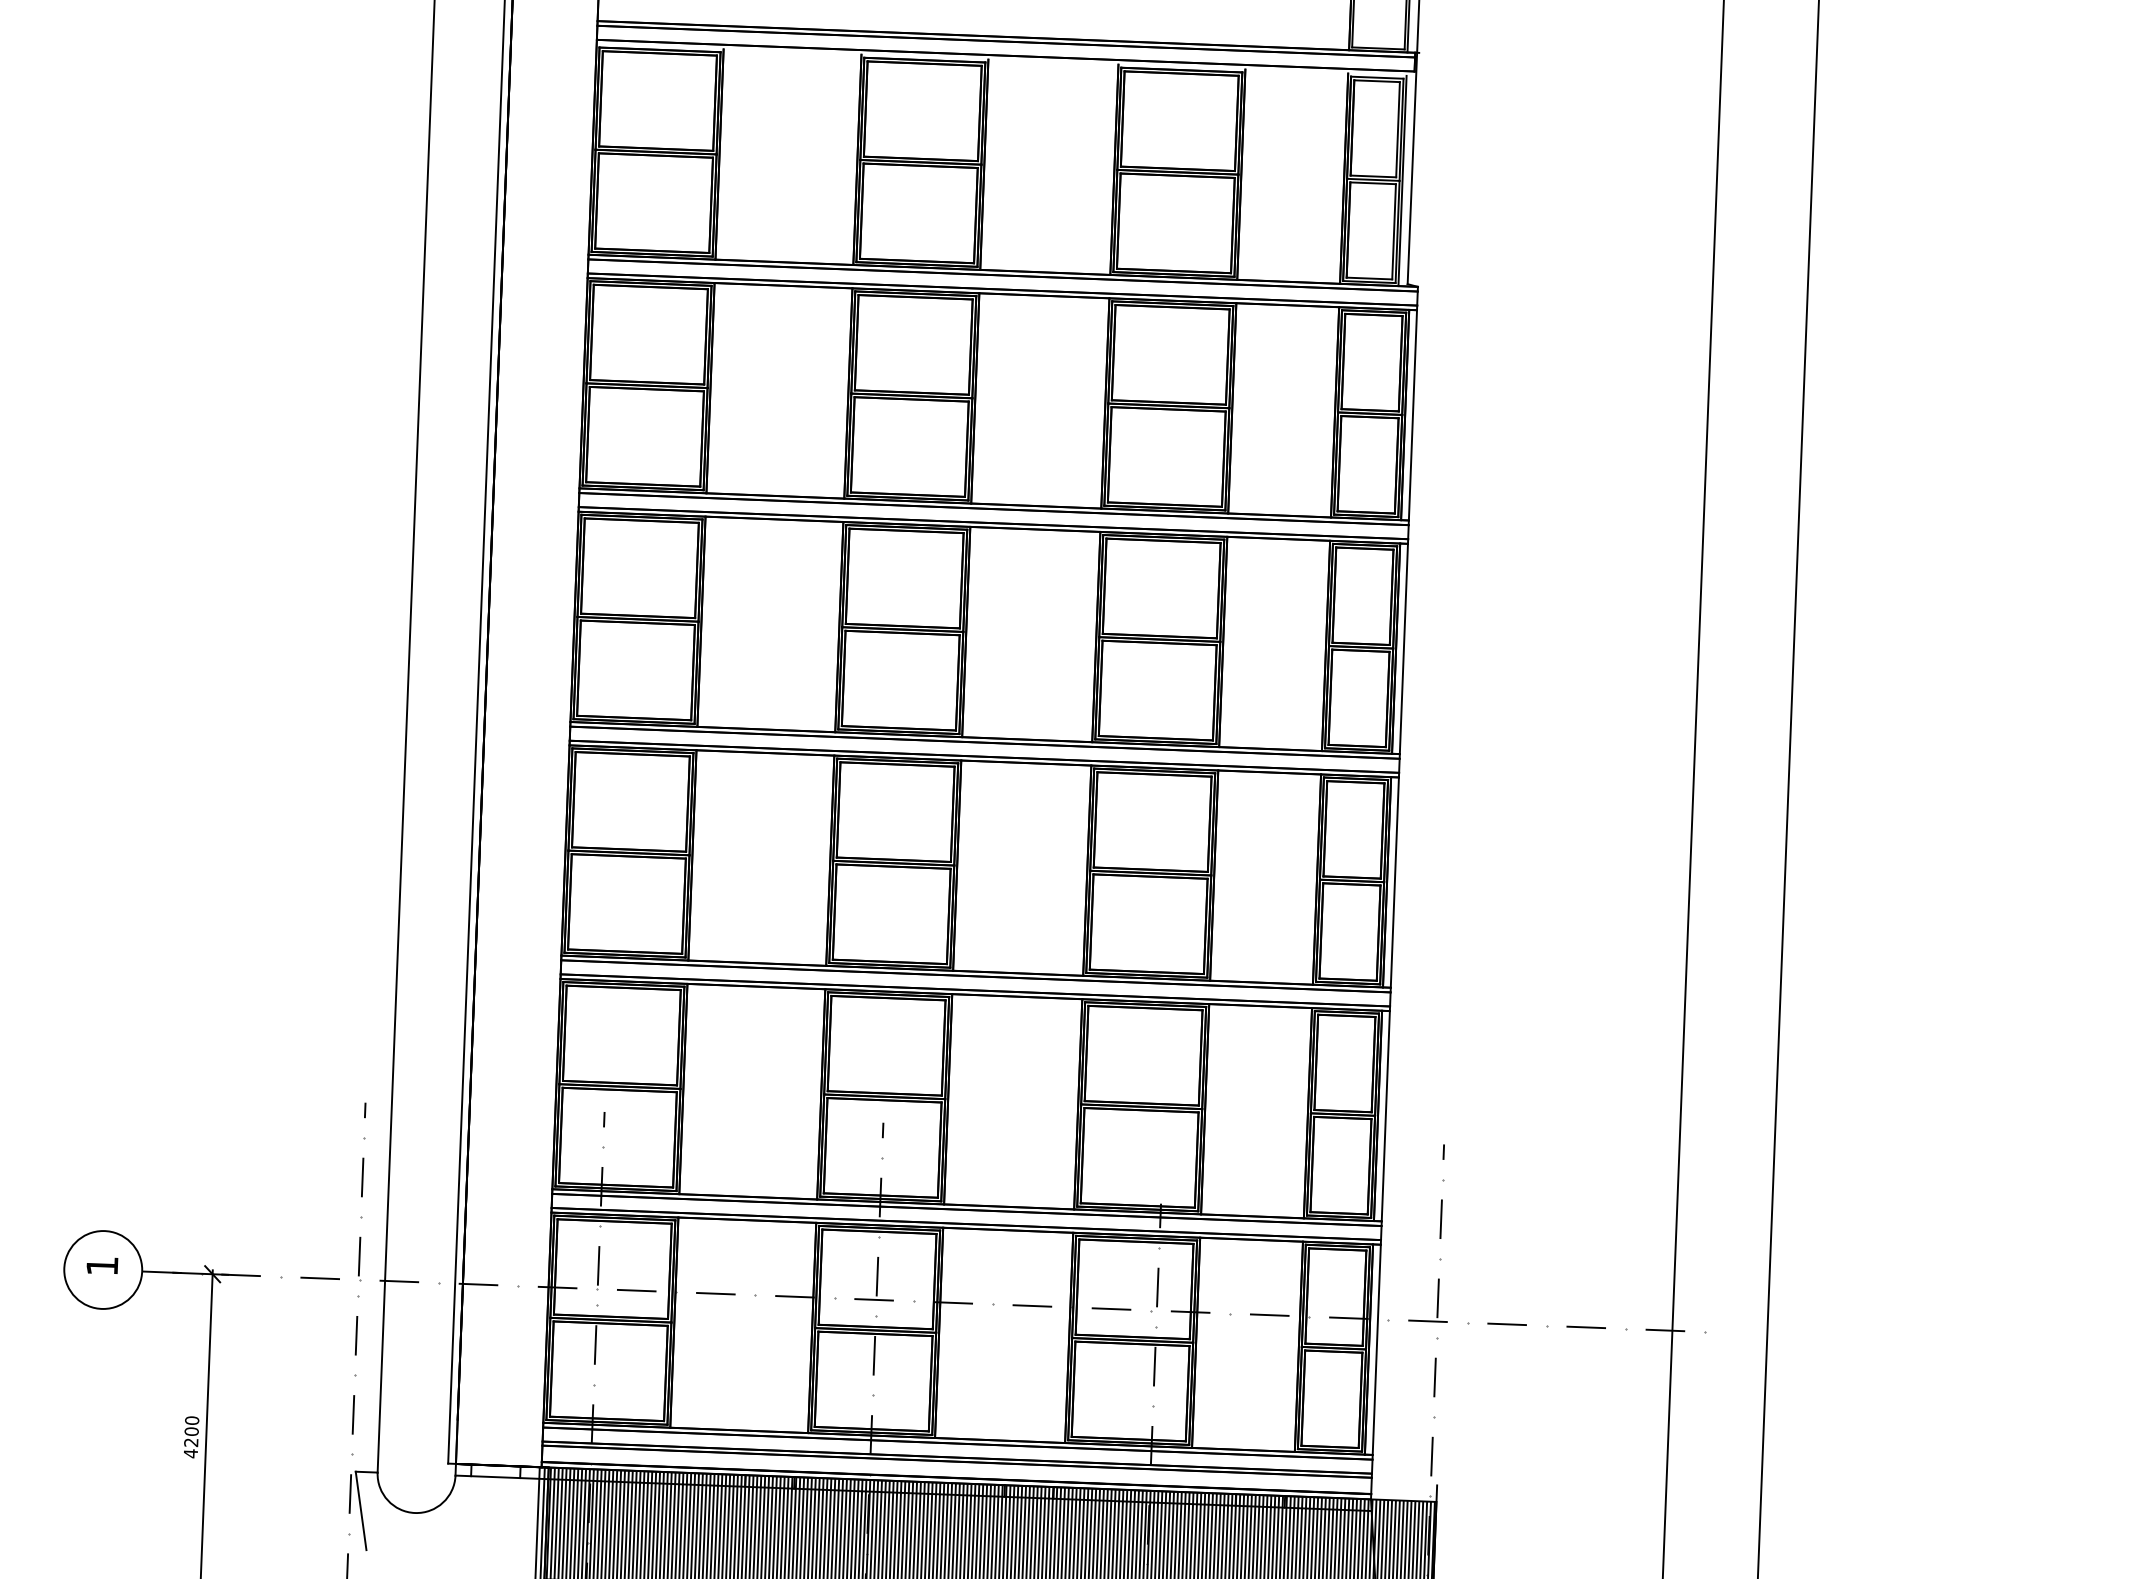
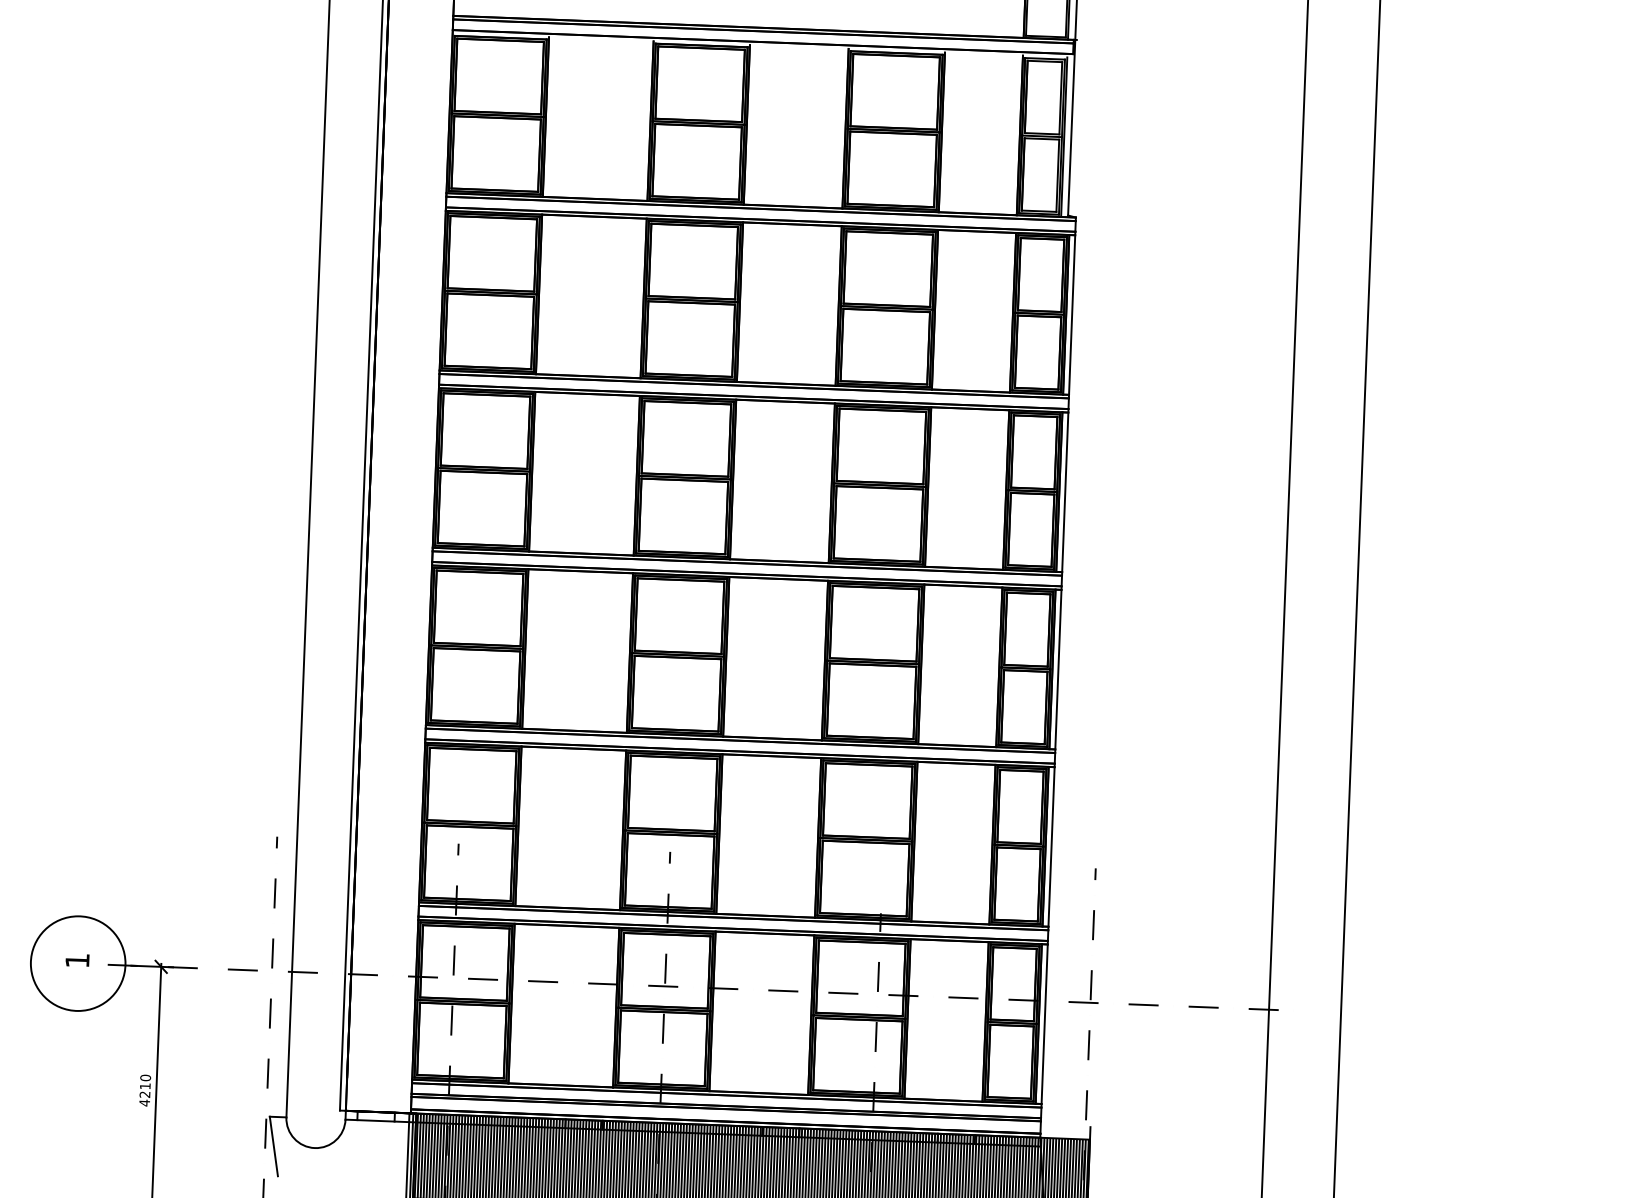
circle: (103, 1269) -> (78, 963), size x1.6
text: (191, 1431) -> (145, 1086), 4200 -> 4210

